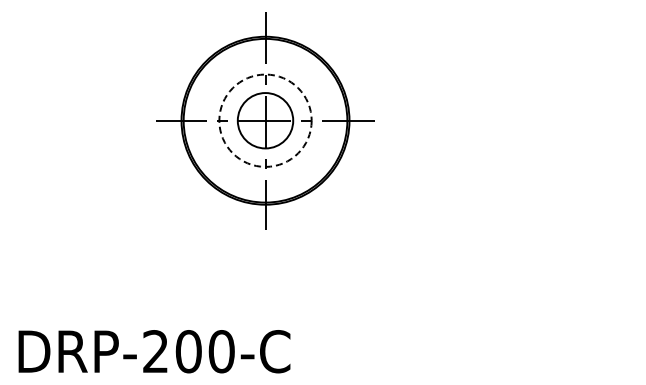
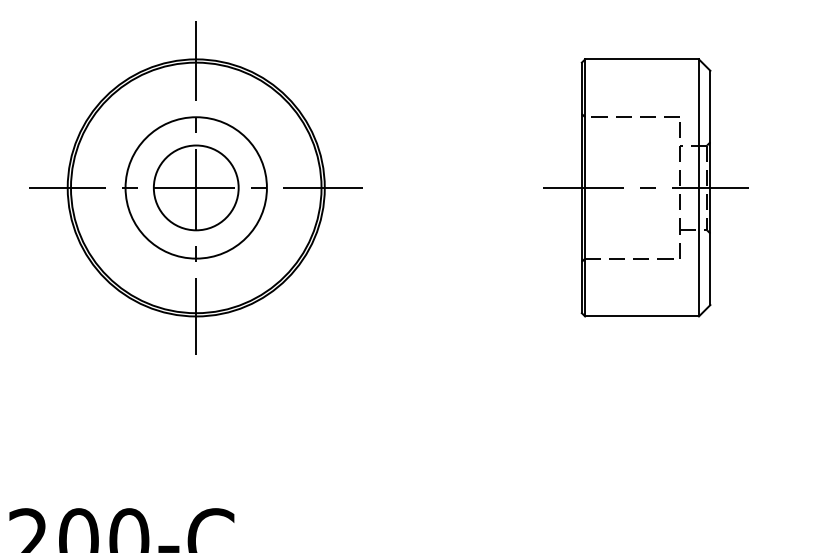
circle: (265, 120) -> (196, 187), dashed -> solid
part: (559, 120) -> (646, 187), added

